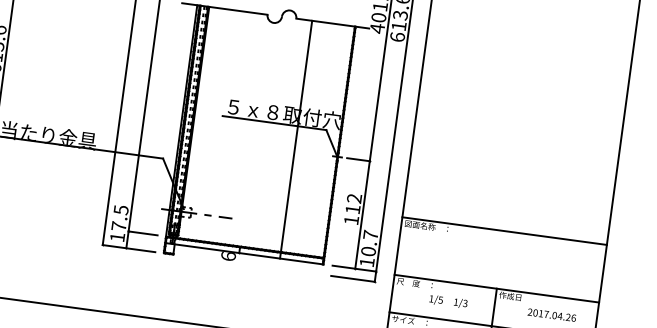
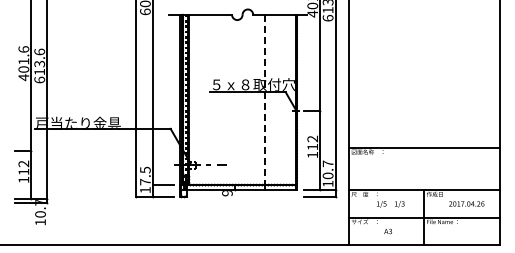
line: (295, 137) -> (264, 100), solid -> dashed
text: (228, 256) -> (227, 193), 6 -> 9

